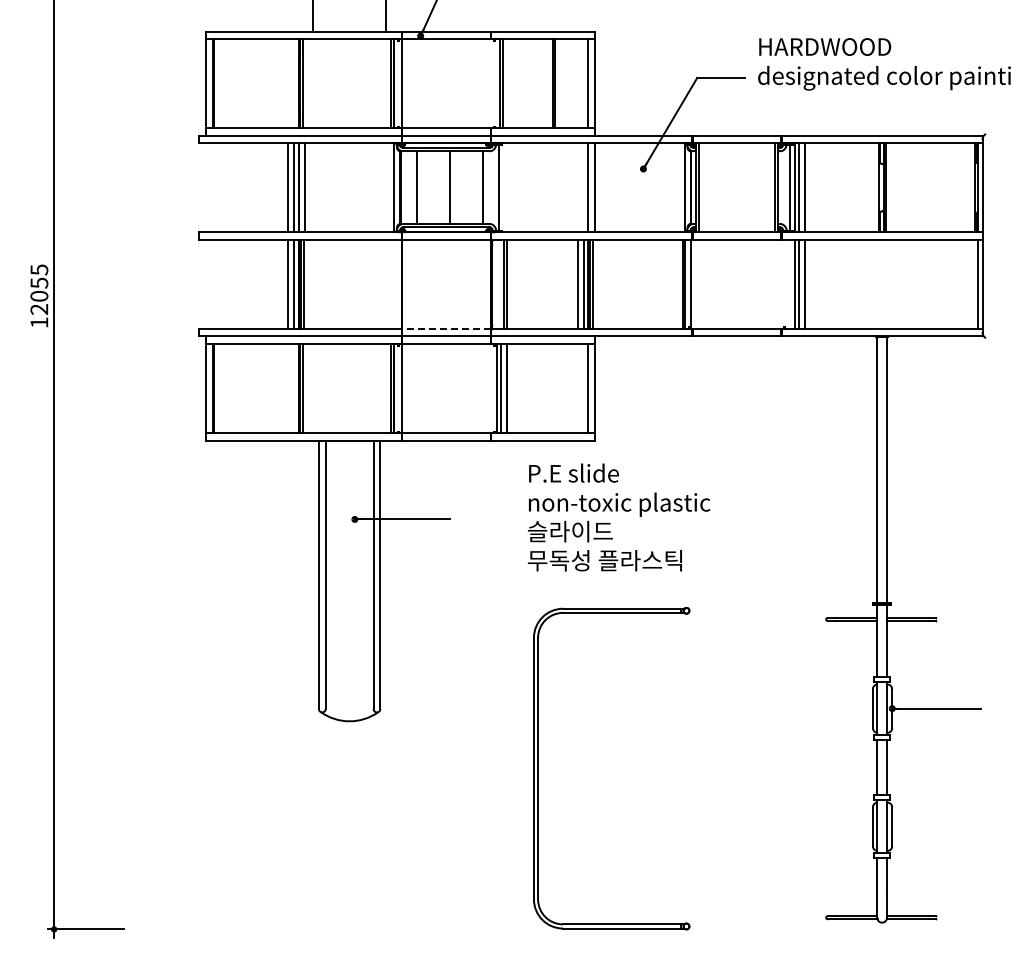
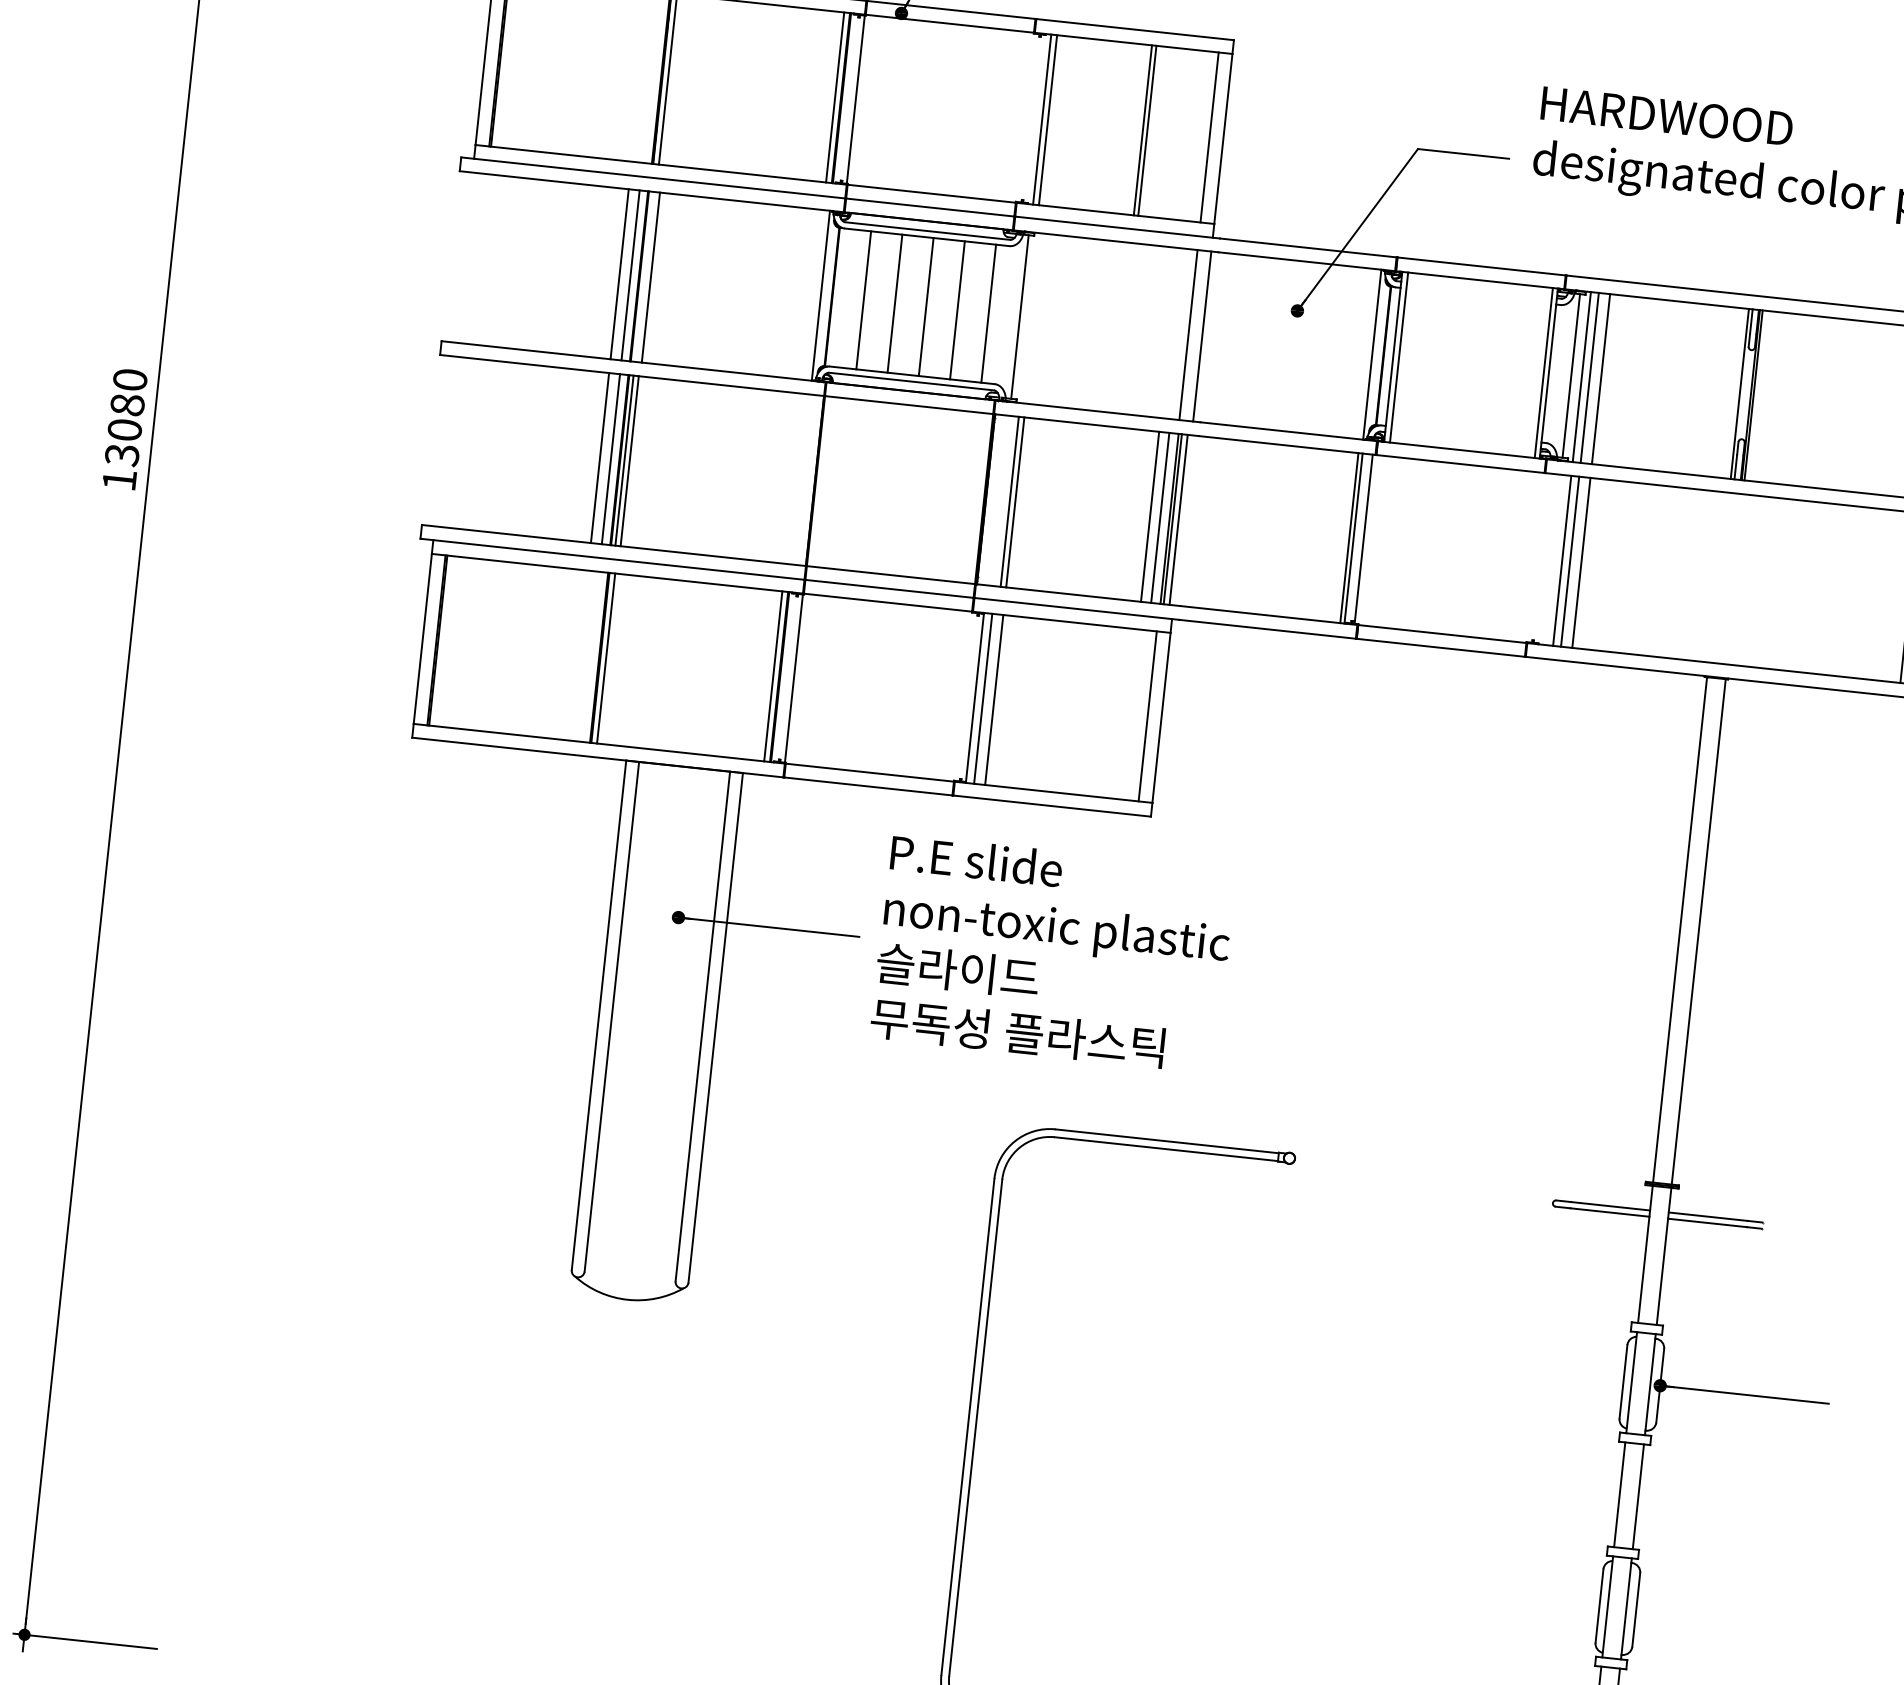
line: (433, 187) -> (895, 303), added
line: (466, 187) -> (957, 310), added
text: (39, 289) -> (126, 417), 12055 -> 13080
line: (445, 329) -> (889, 575), dashed -> solid
text: (618, 517) -> (1052, 953), moved

